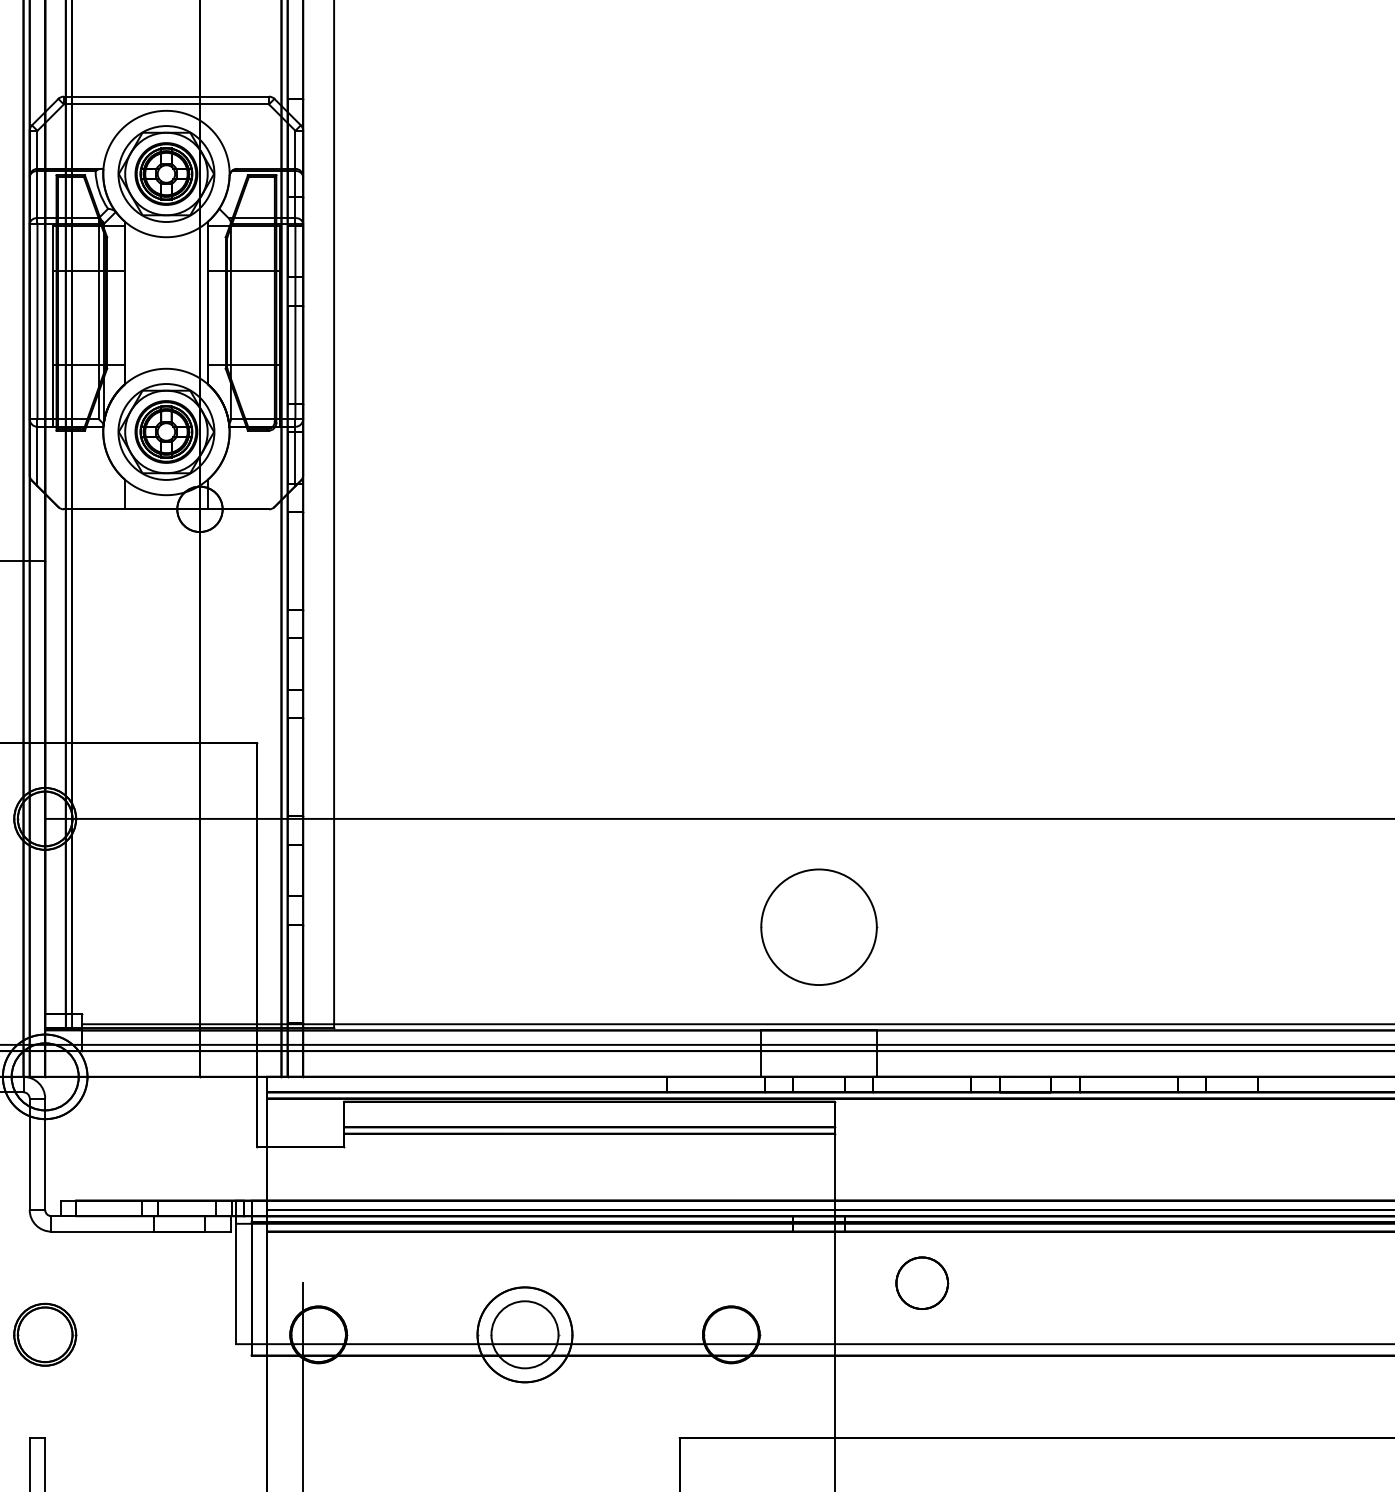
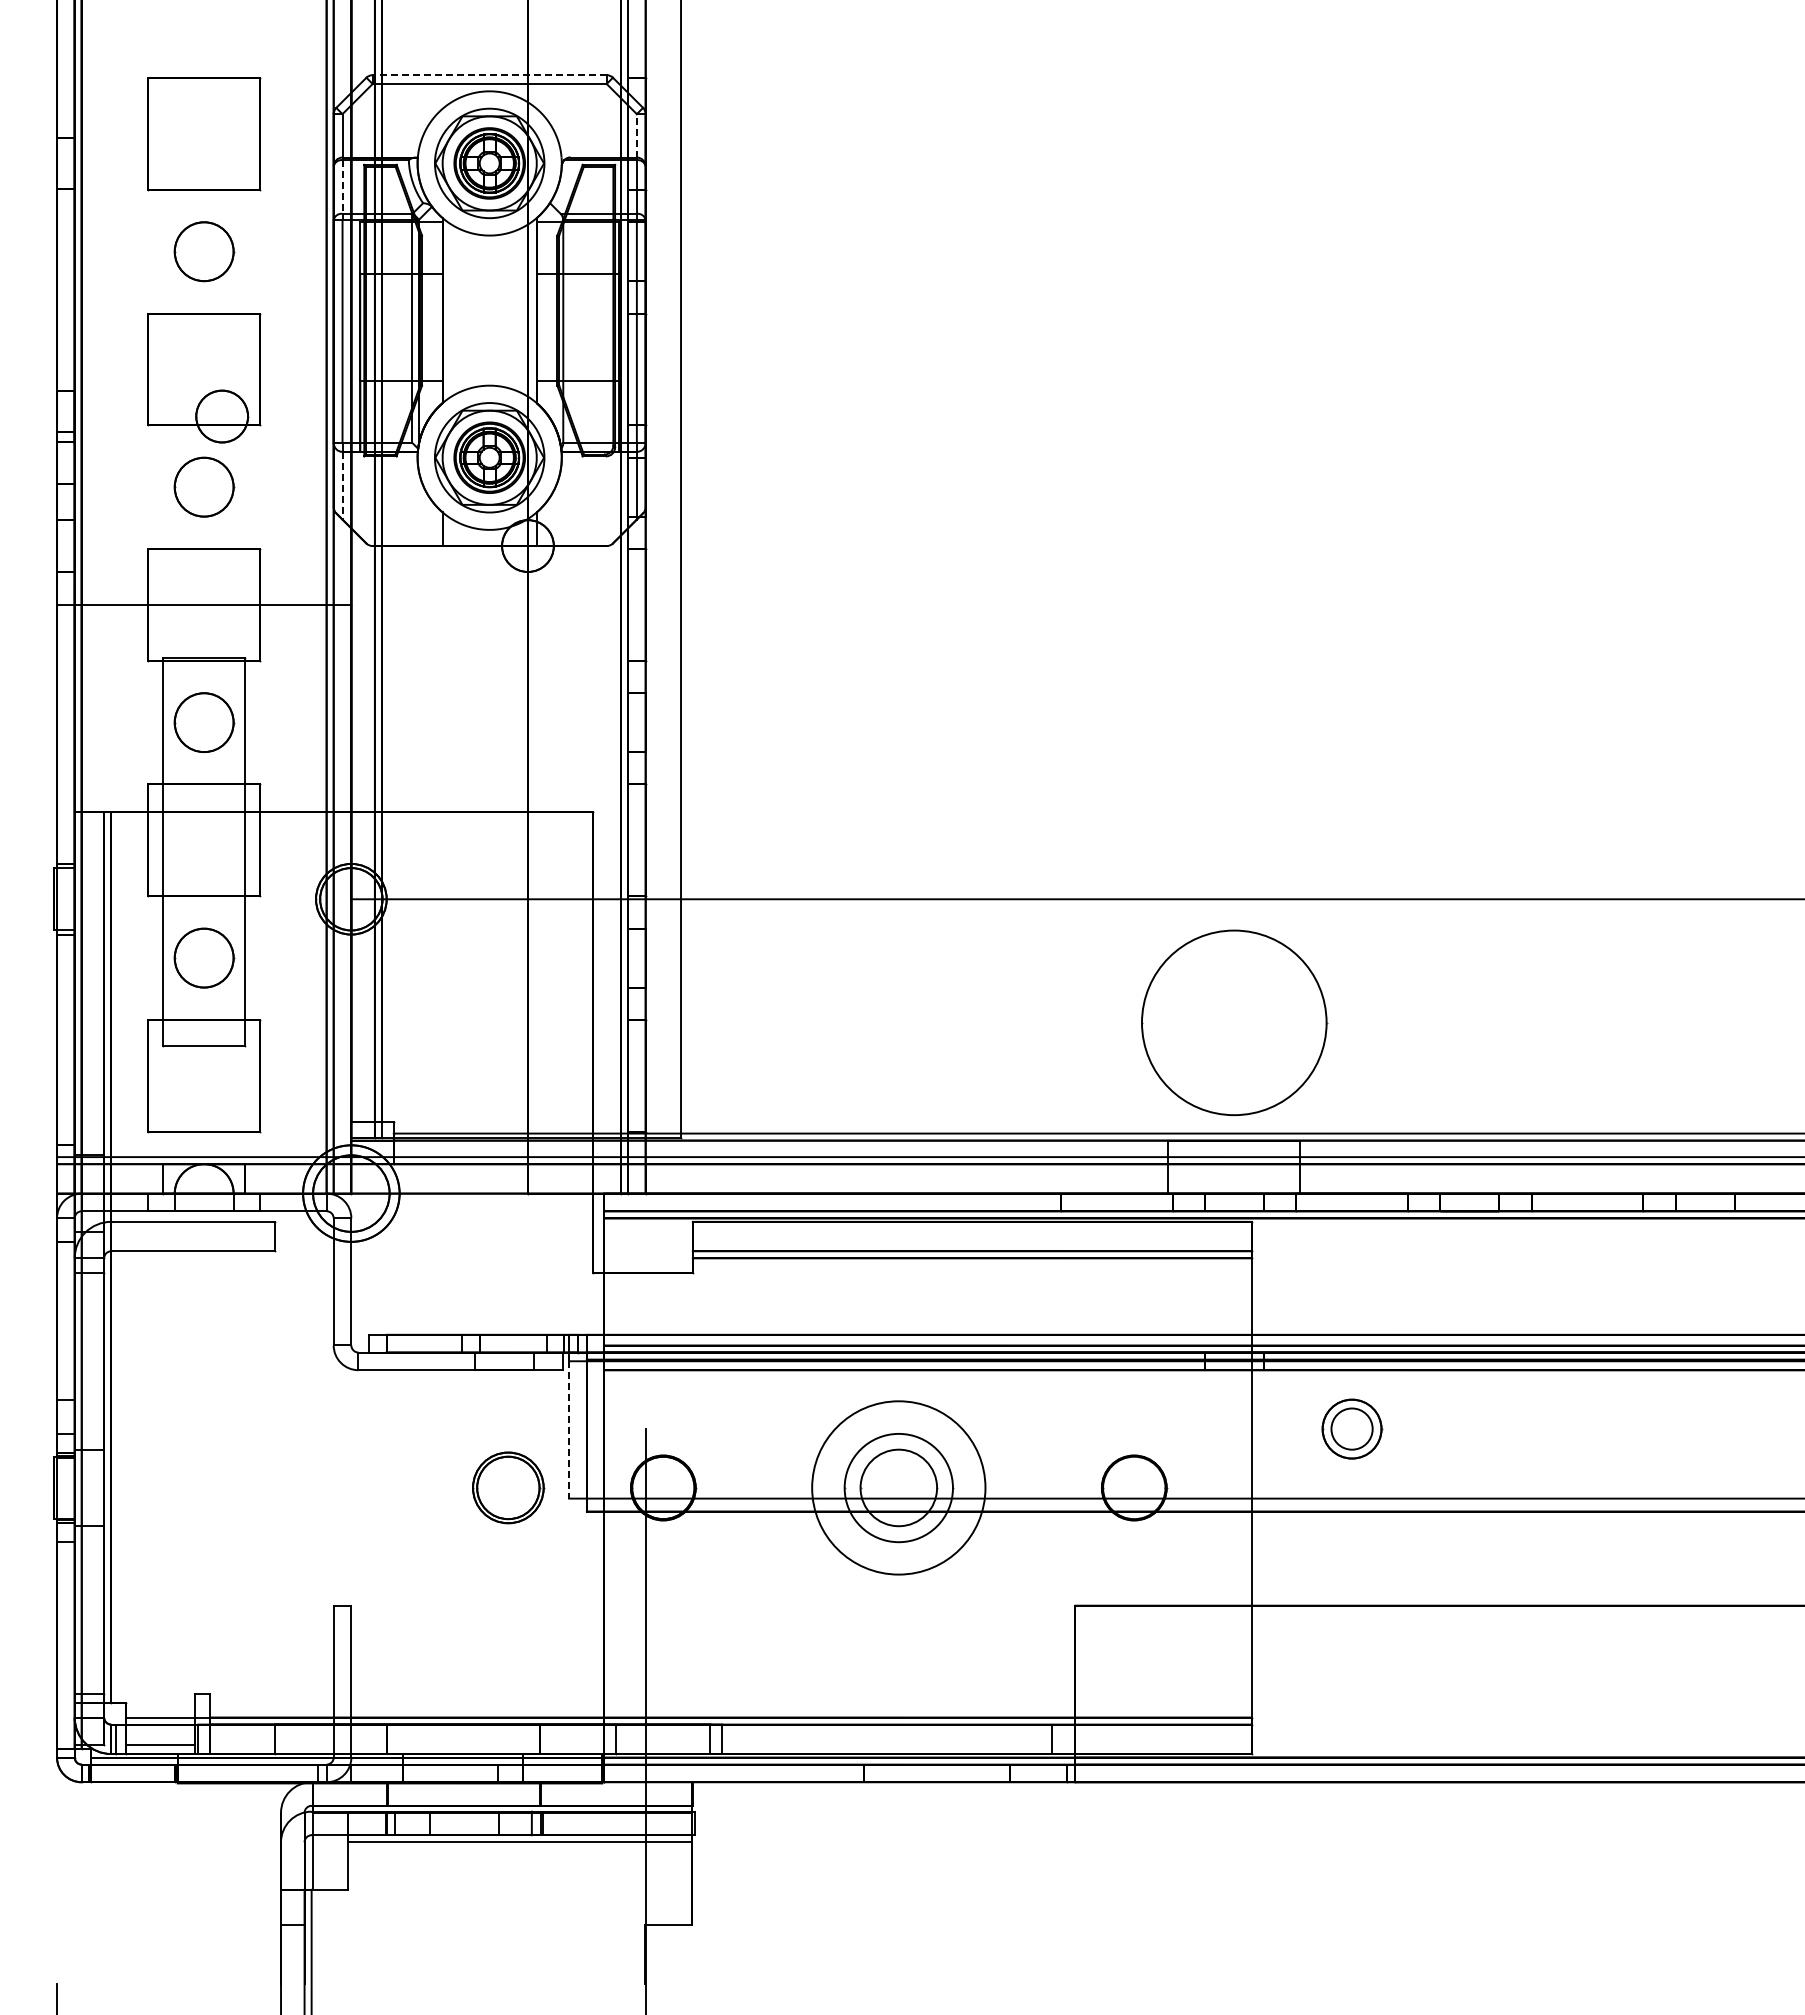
line: (166, 96) -> (489, 75), solid -> dashed
line: (295, 149) -> (636, 135), solid -> dashed
line: (37, 195) -> (342, 187), solid -> dashed
line: (37, 456) -> (342, 485), solid -> dashed
part: (819, 926) -> (1234, 1022), size x1.4
circle: (921, 1282) -> (1351, 1428), size x0.7
line: (236, 1283) -> (569, 1429), solid -> dashed
part: (45, 1334) -> (508, 1487), moved
circle: (524, 1334) -> (898, 1487), size x1.6

